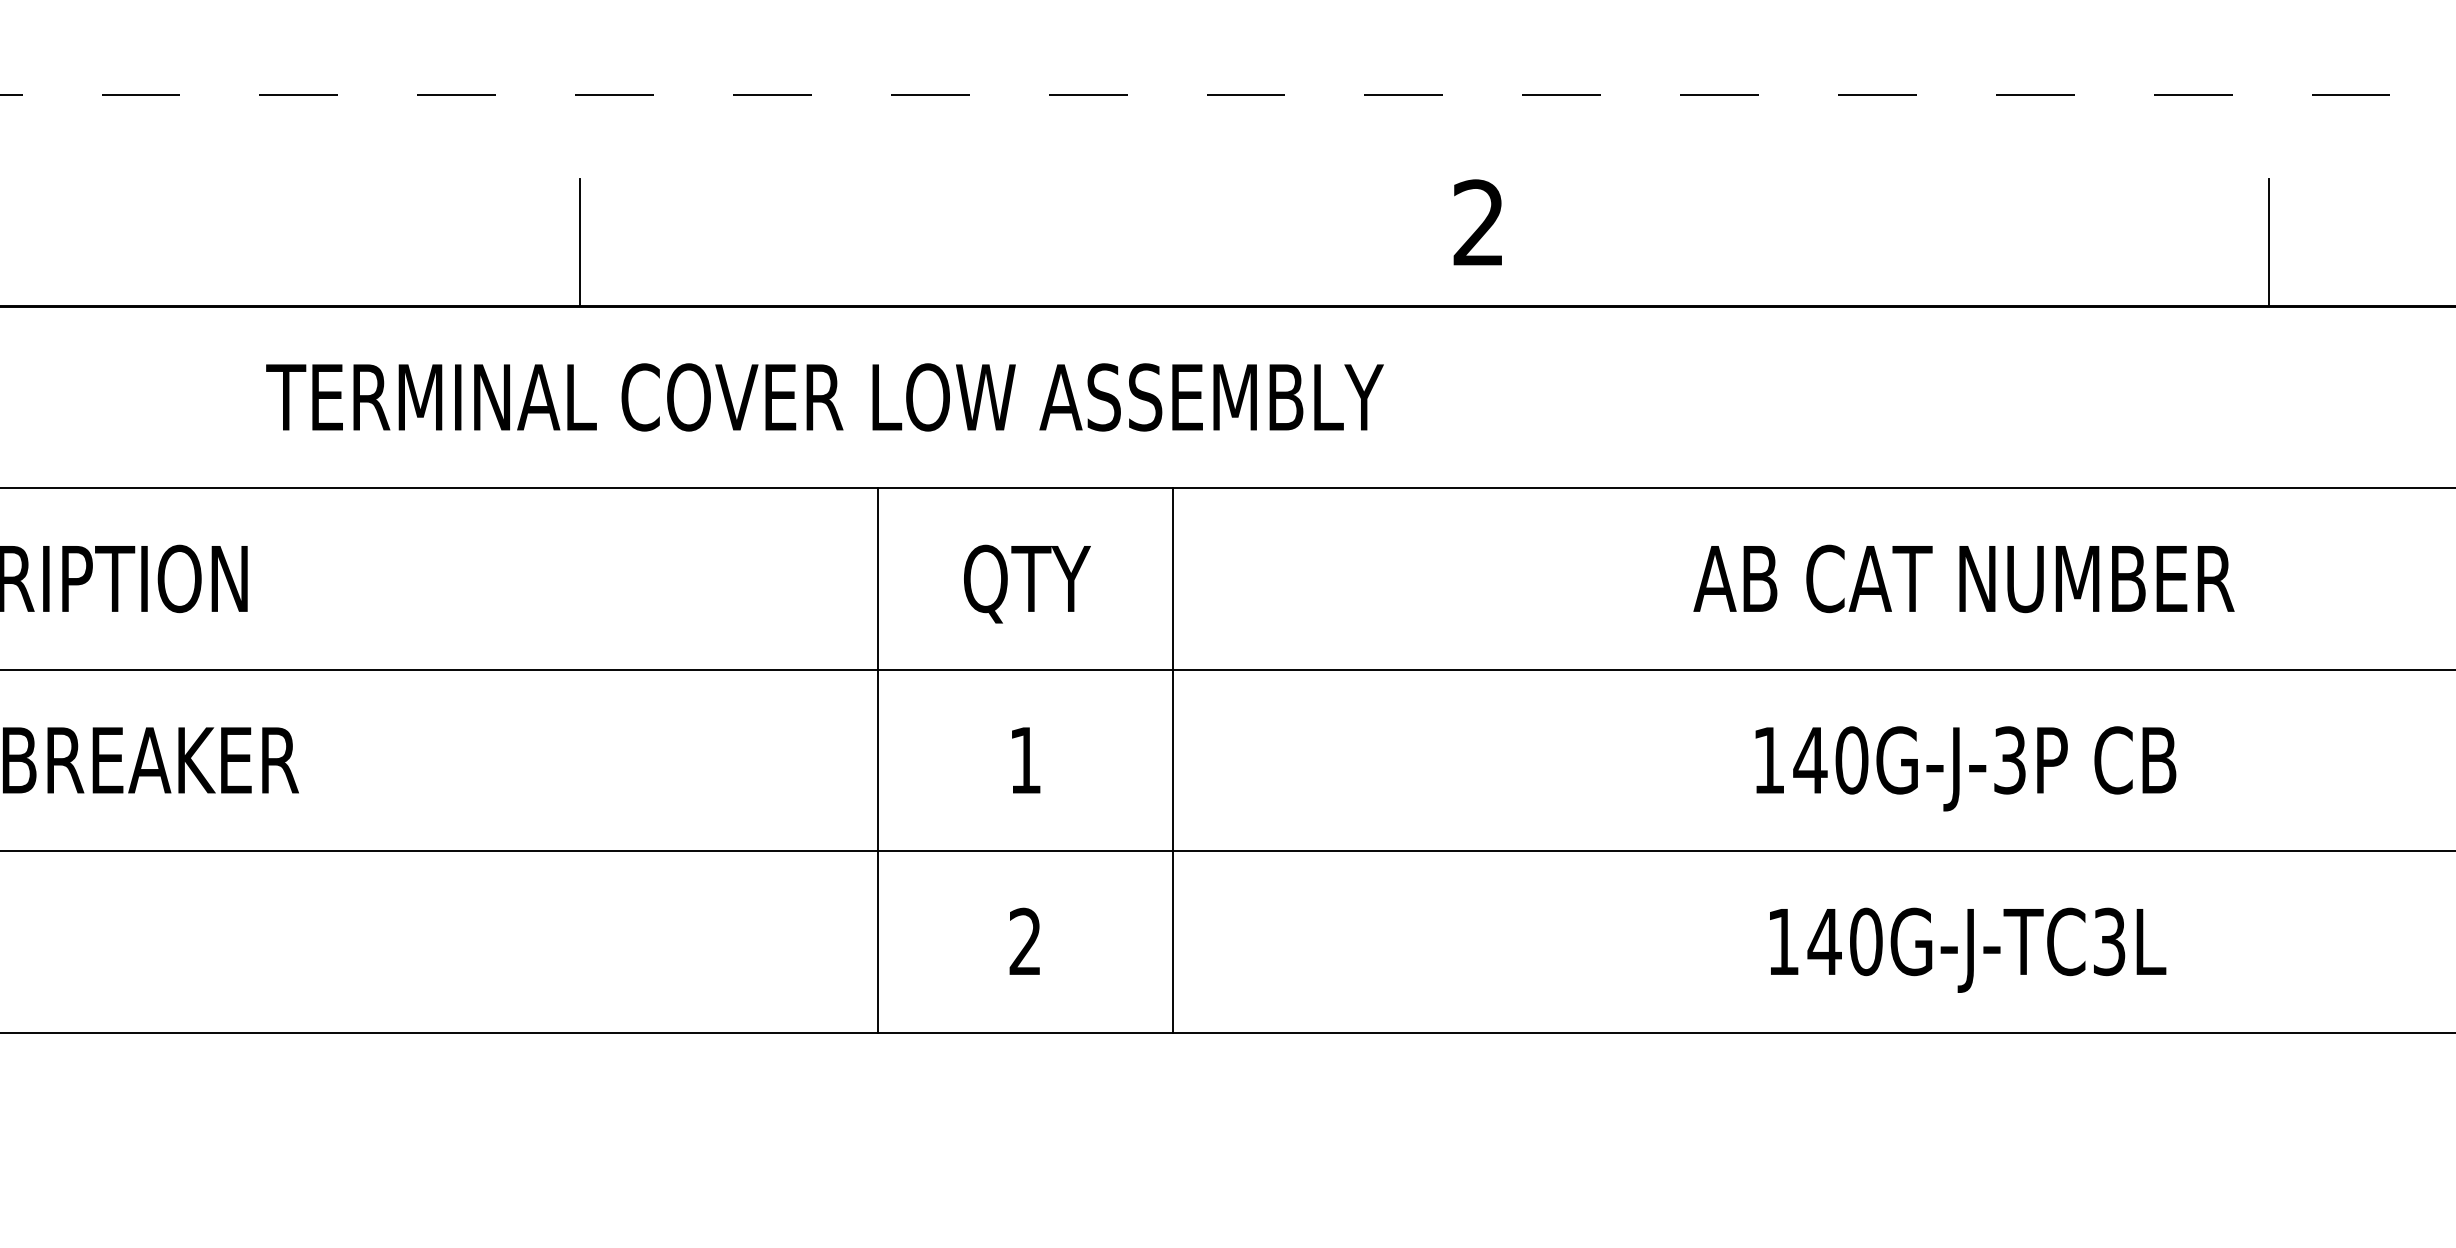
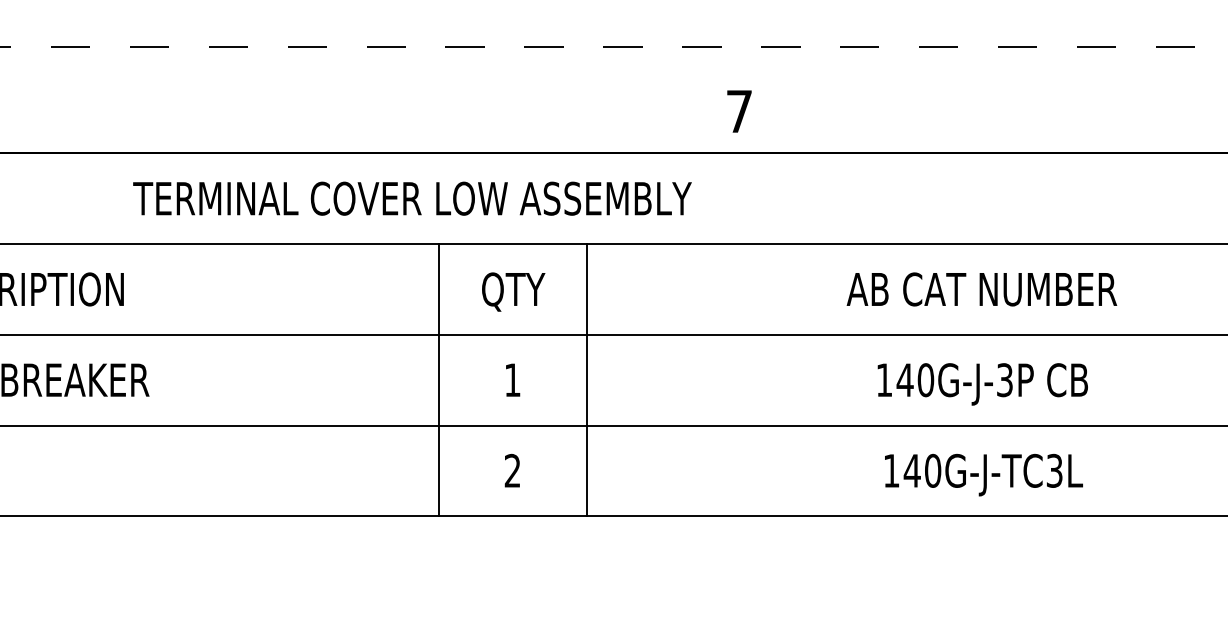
text: (1477, 220) -> (738, 110), 2 -> 7
line: (580, 240) -> (290, 120), removed
line: (2269, 240) -> (1134, 120), removed

